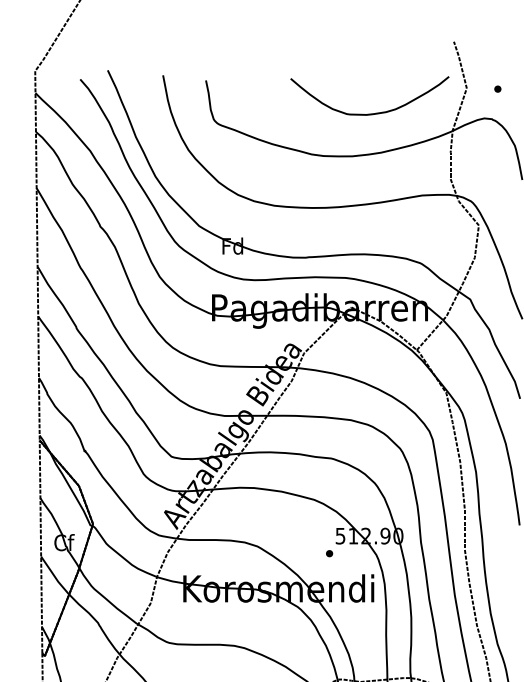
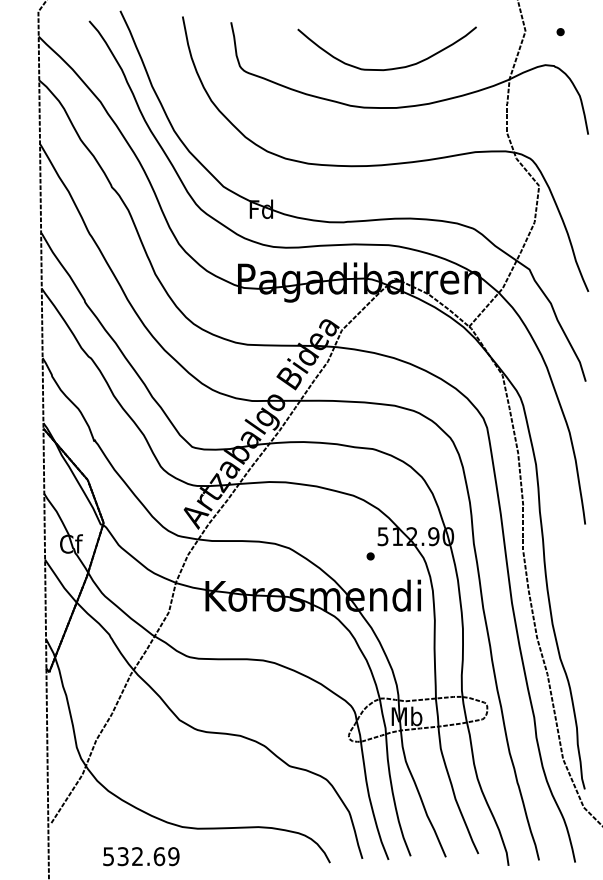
curve: (369, 113) -> (386, 68), moved

